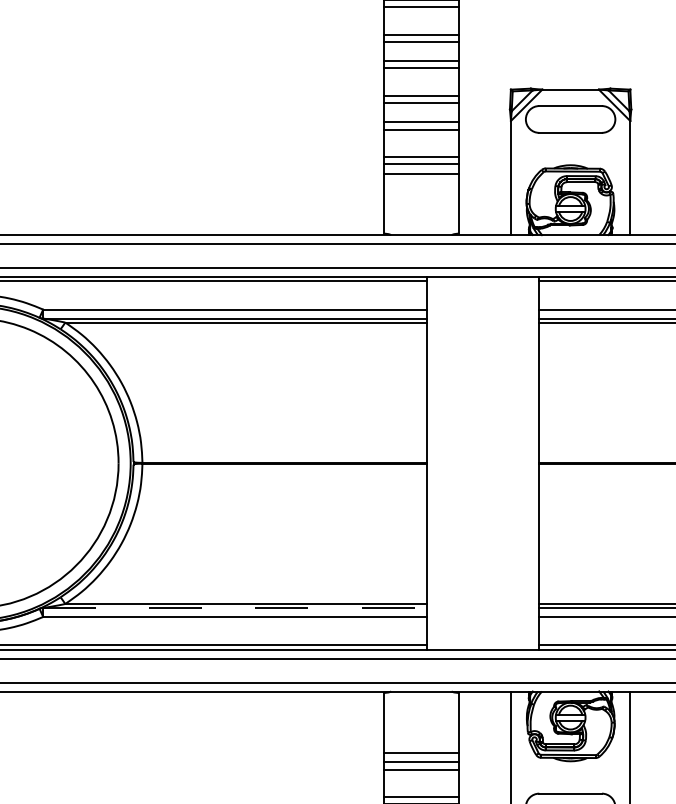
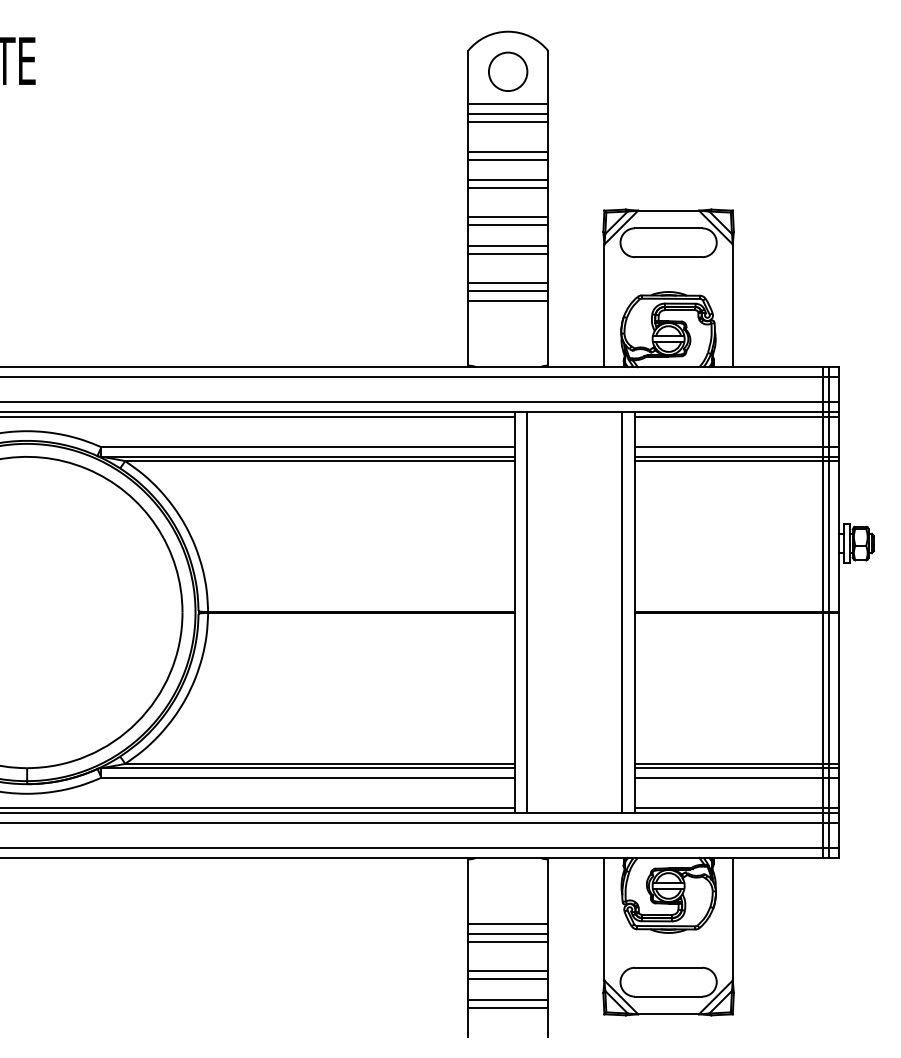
line: (439, 463) -> (527, 612), added
line: (527, 463) -> (622, 612), added
line: (235, 608) -> (308, 768), dashed -> solid

